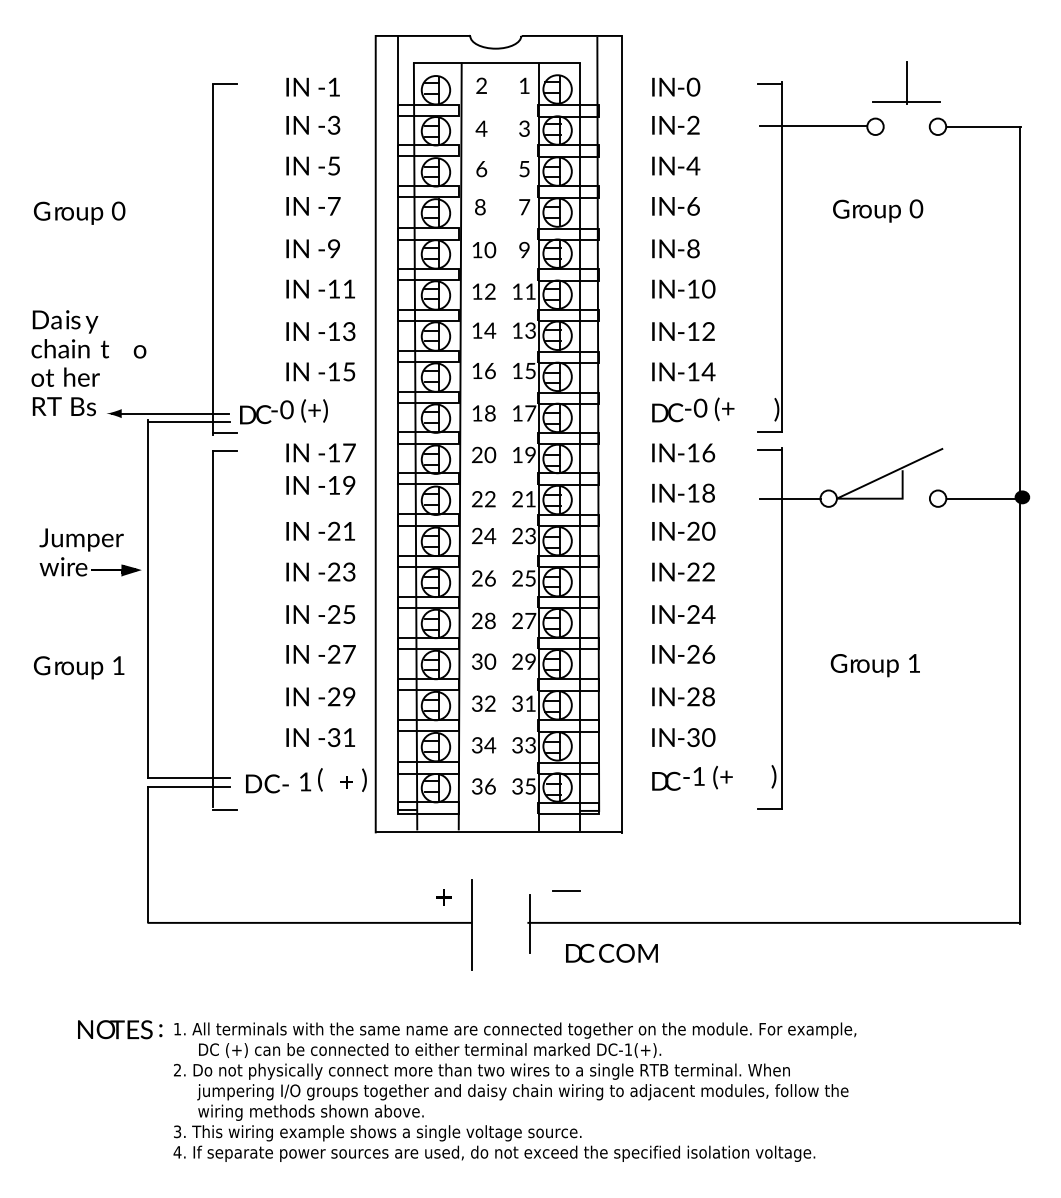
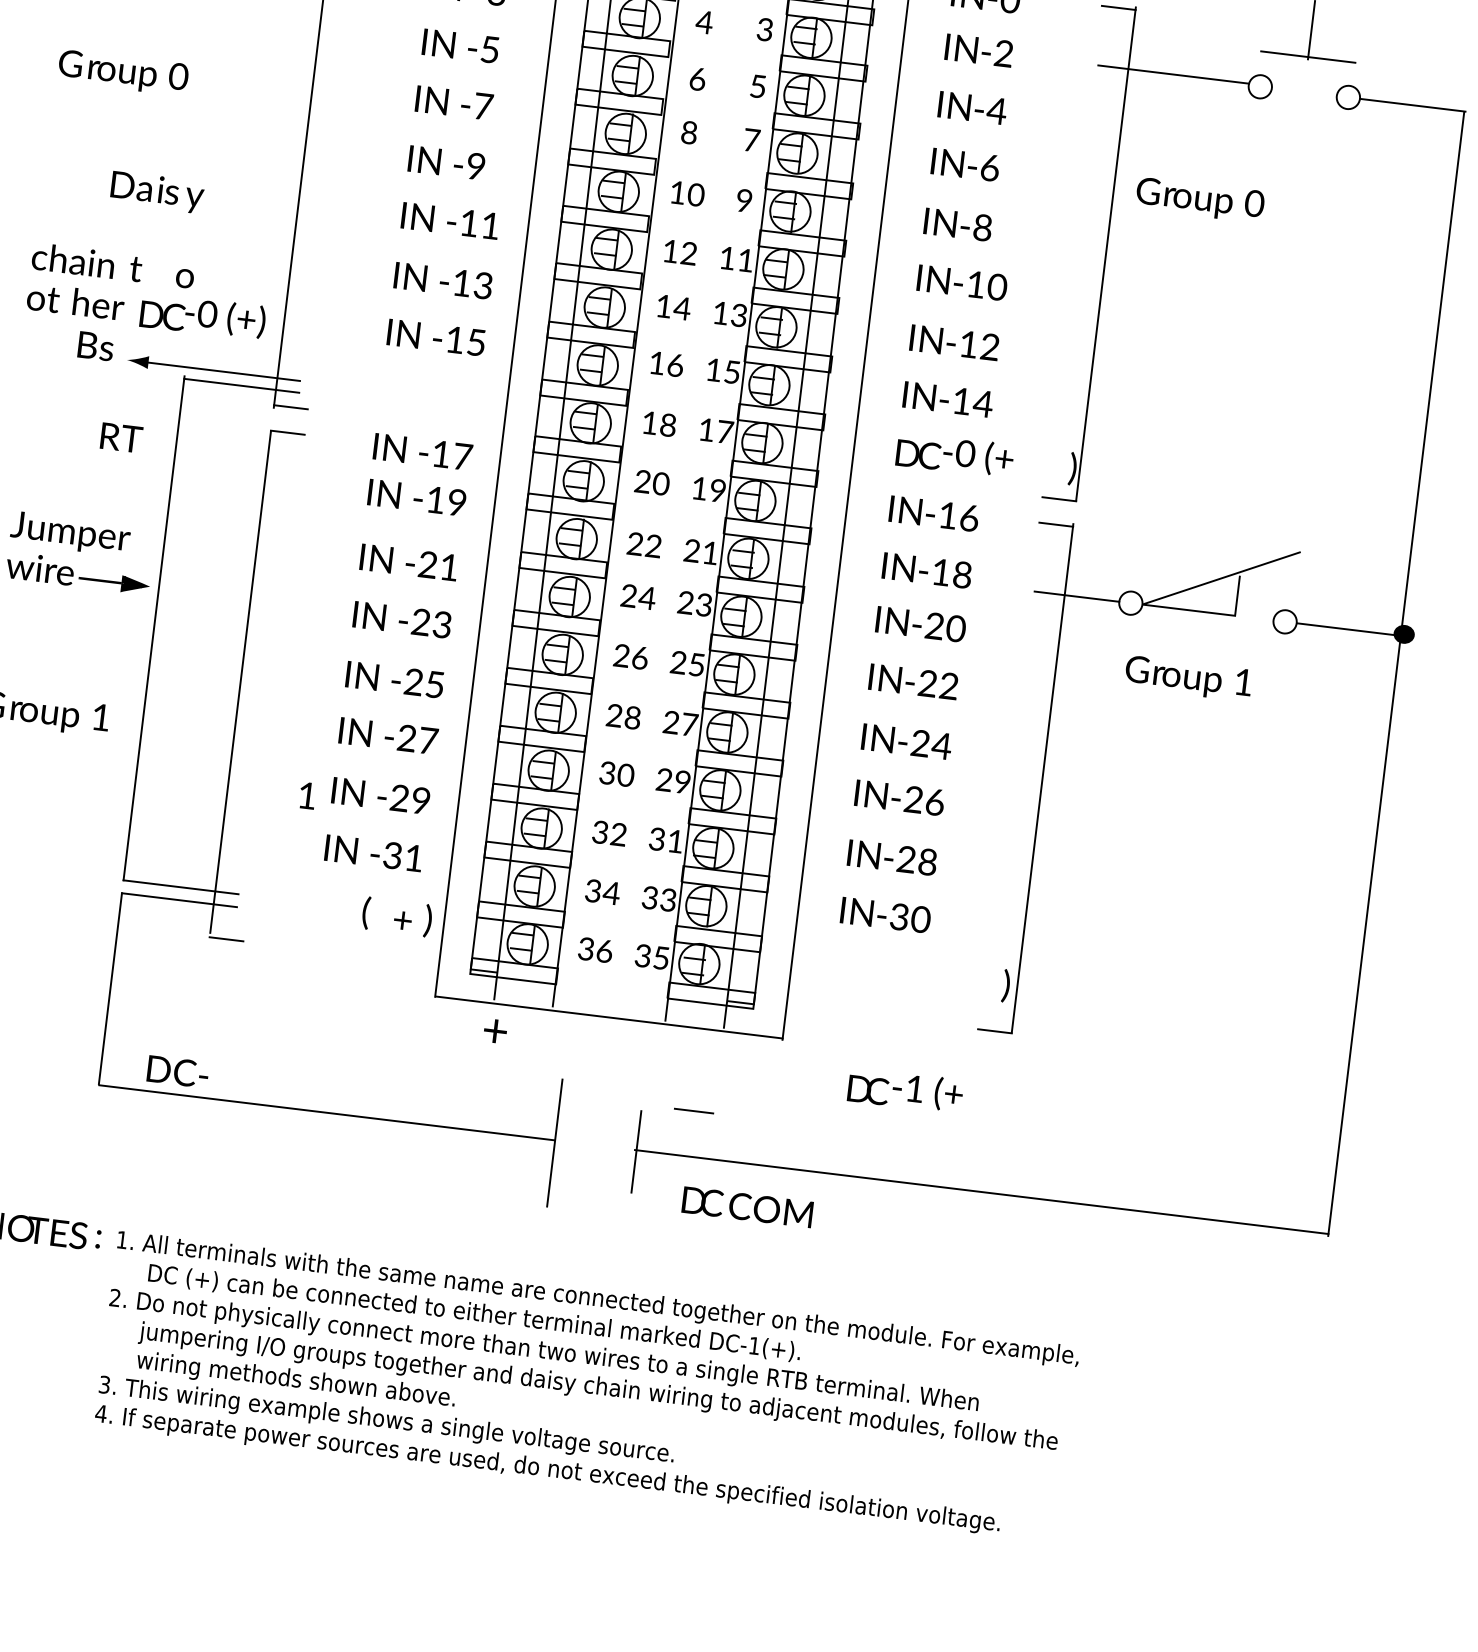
text: (878, 210) -> (1200, 199), moved
text: (65, 321) -> (157, 191), moved
text: (46, 406) -> (120, 437), moved
text: (283, 411) -> (202, 316), moved
text: (874, 665) -> (1187, 678), moved
text: (692, 778) -> (905, 1090), moved
text: (305, 781) -> (307, 795), moved
text: (267, 783) -> (178, 1071), moved
text: (443, 897) -> (495, 1031), moved

